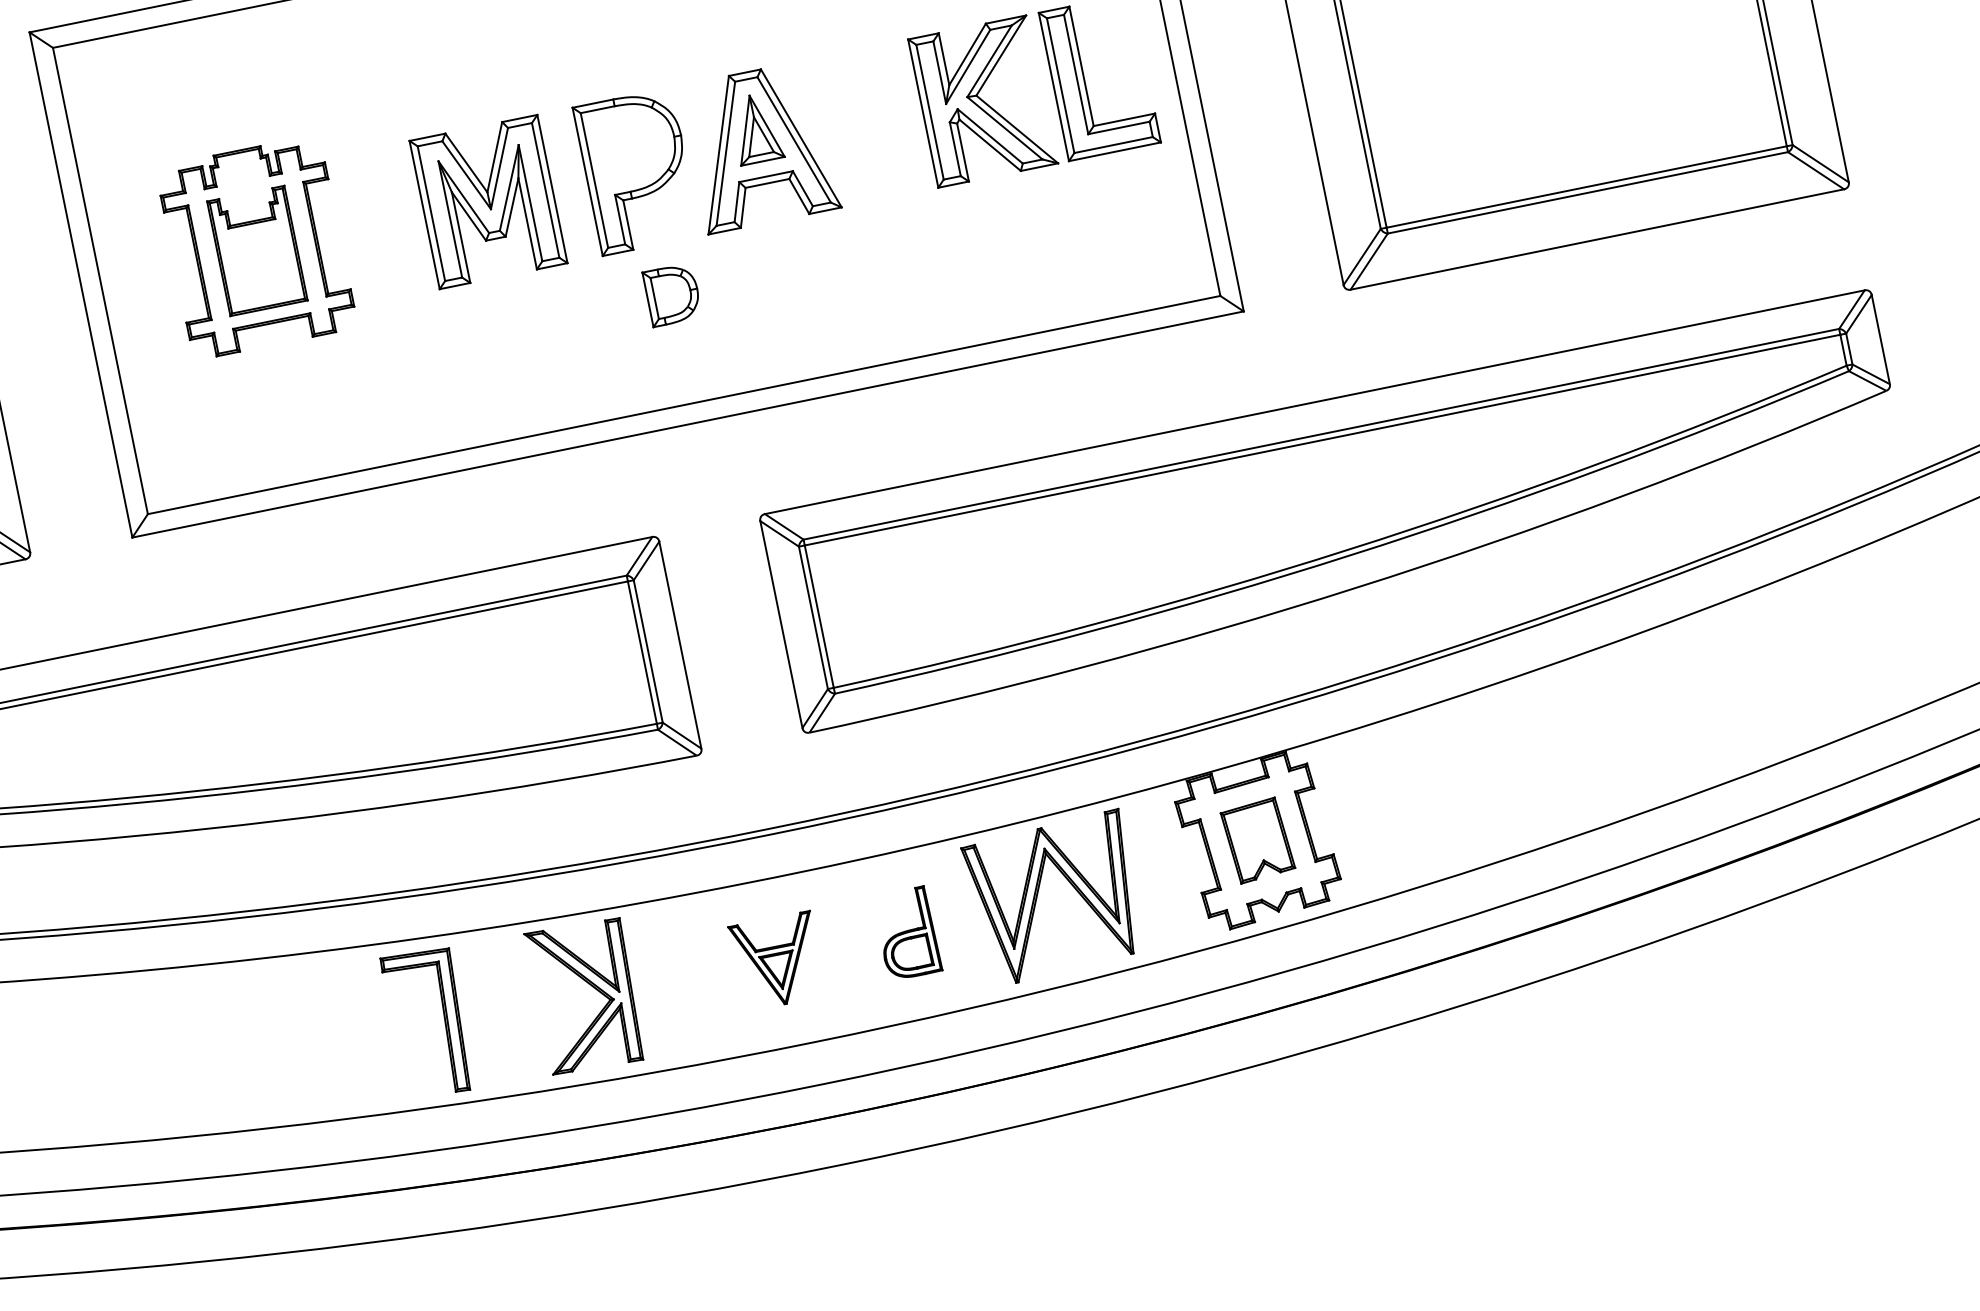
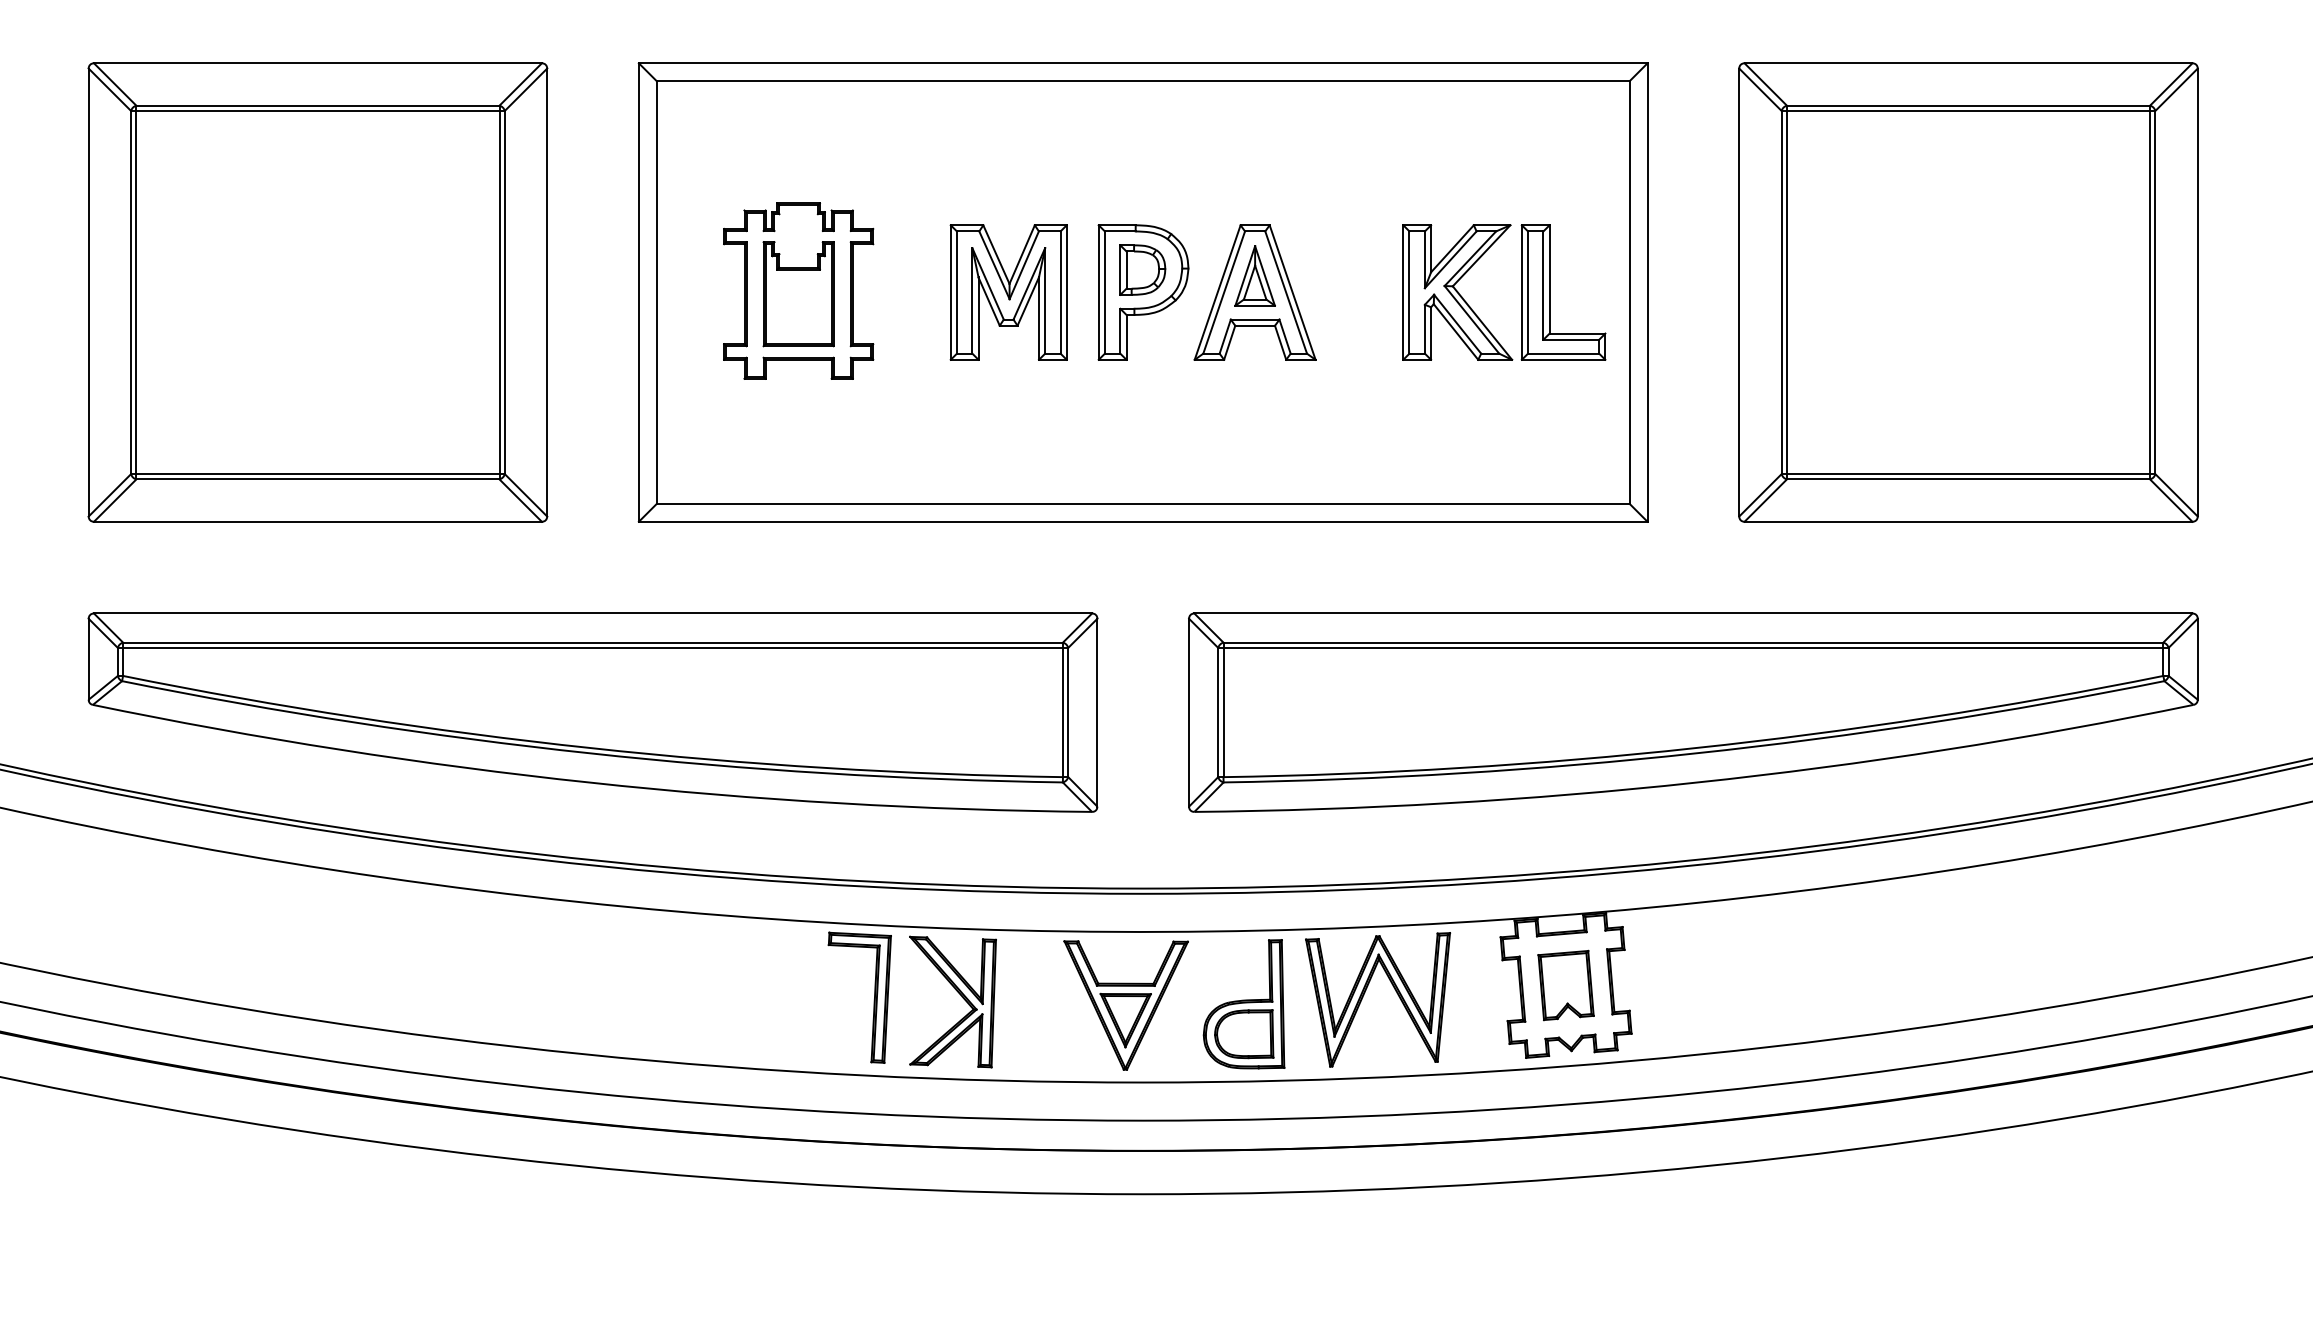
part: (672, 294) -> (1142, 269), moved
part: (906, 933) -> (1243, 1004), size x1.67
part: (776, 961) -> (1125, 1005), size x1.67
part: (444, 1023) -> (873, 1000), moved

